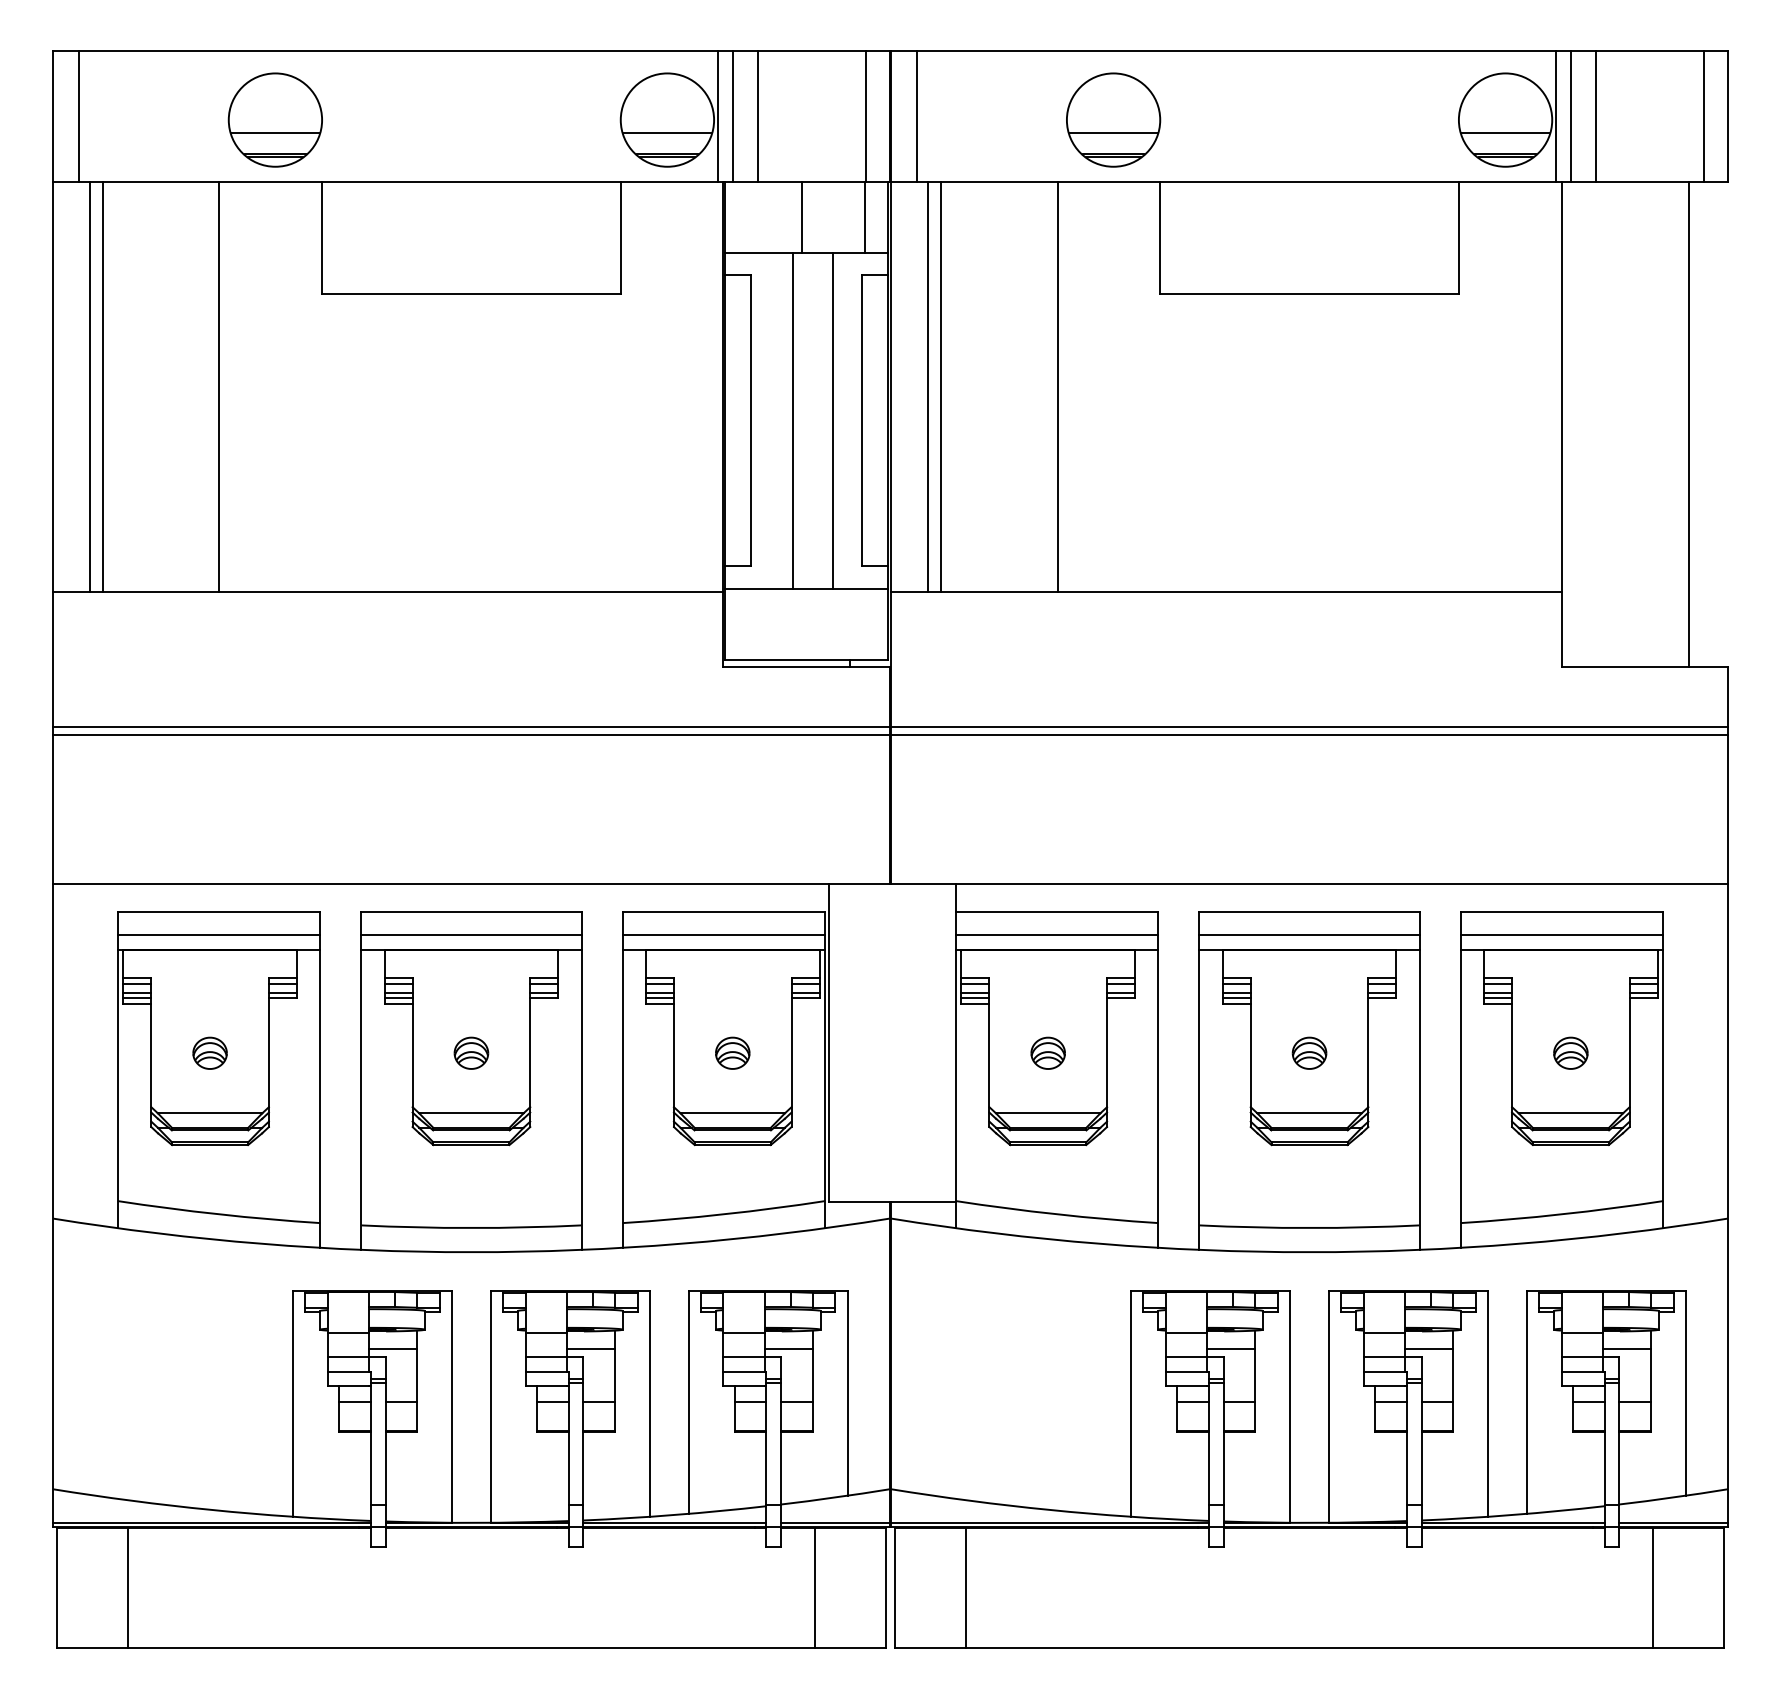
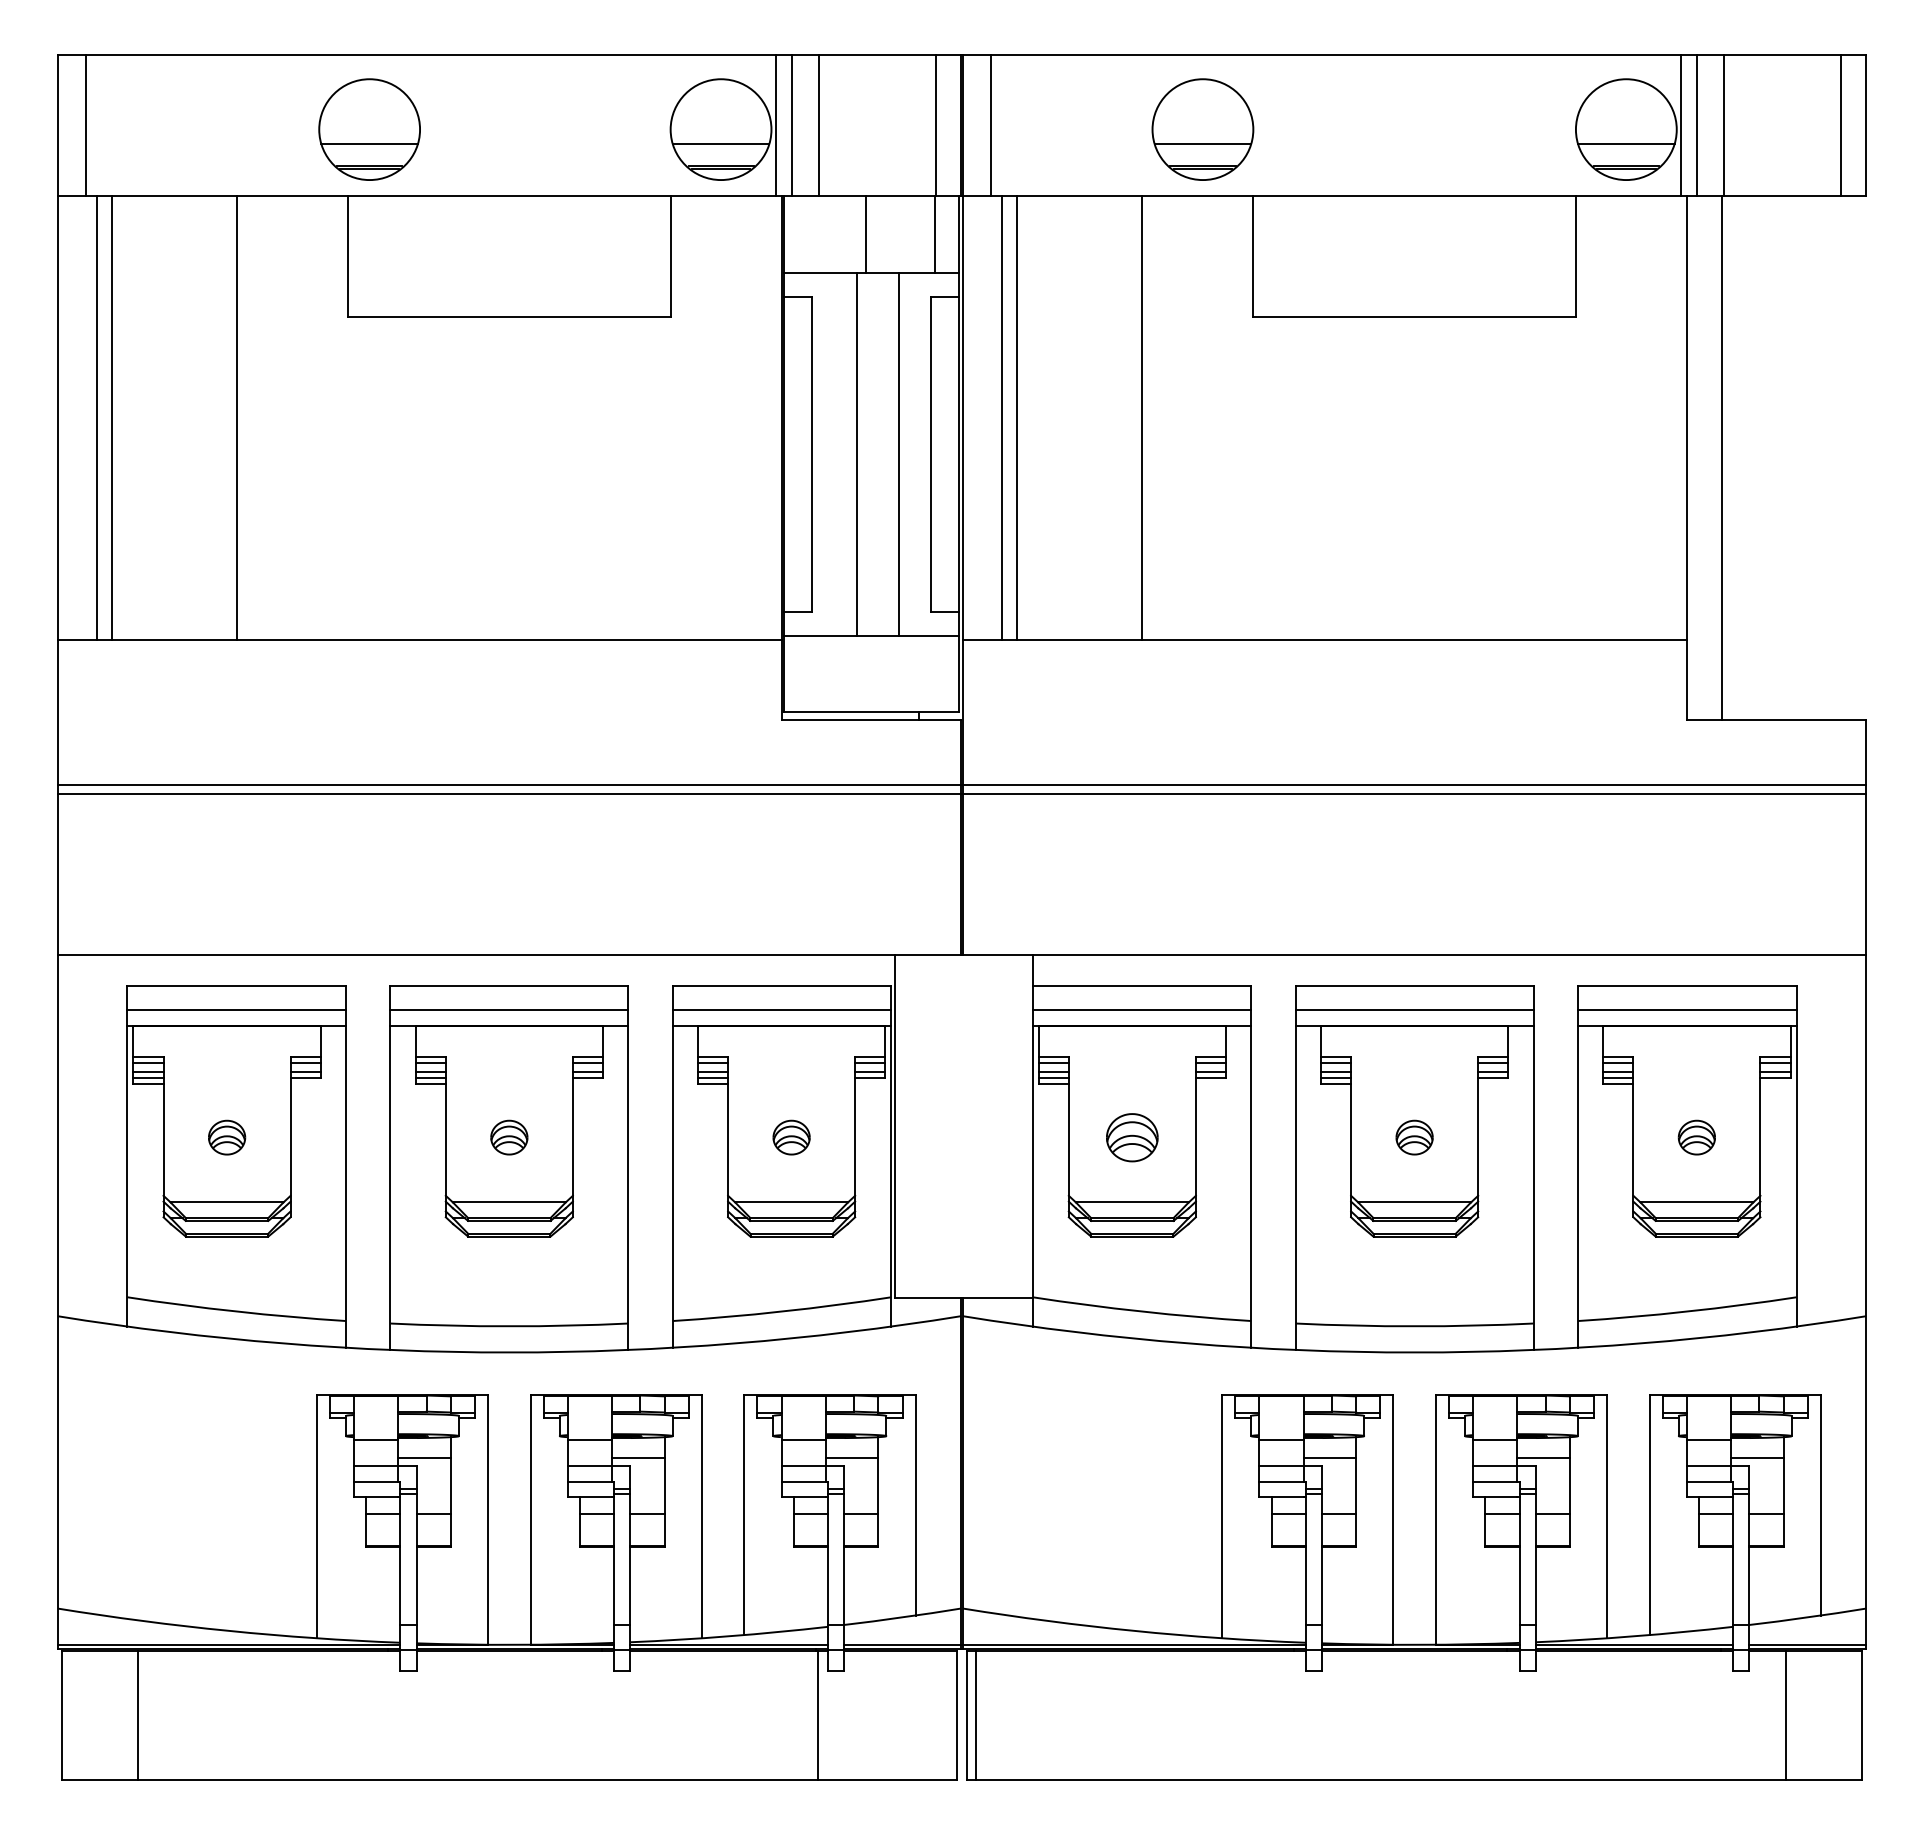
part: (275, 119) -> (369, 129), moved
line: (1688, 424) -> (1721, 458), moved
part: (1048, 1053) -> (1132, 1137), size x1.4
line: (815, 1587) -> (818, 1714), moved
line: (965, 1587) -> (975, 1714), moved

